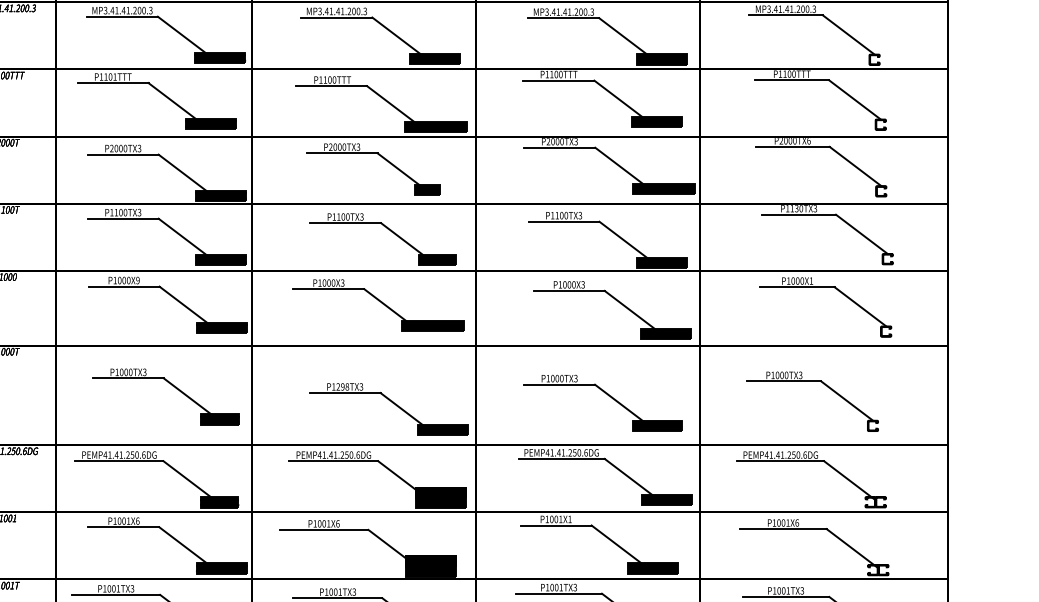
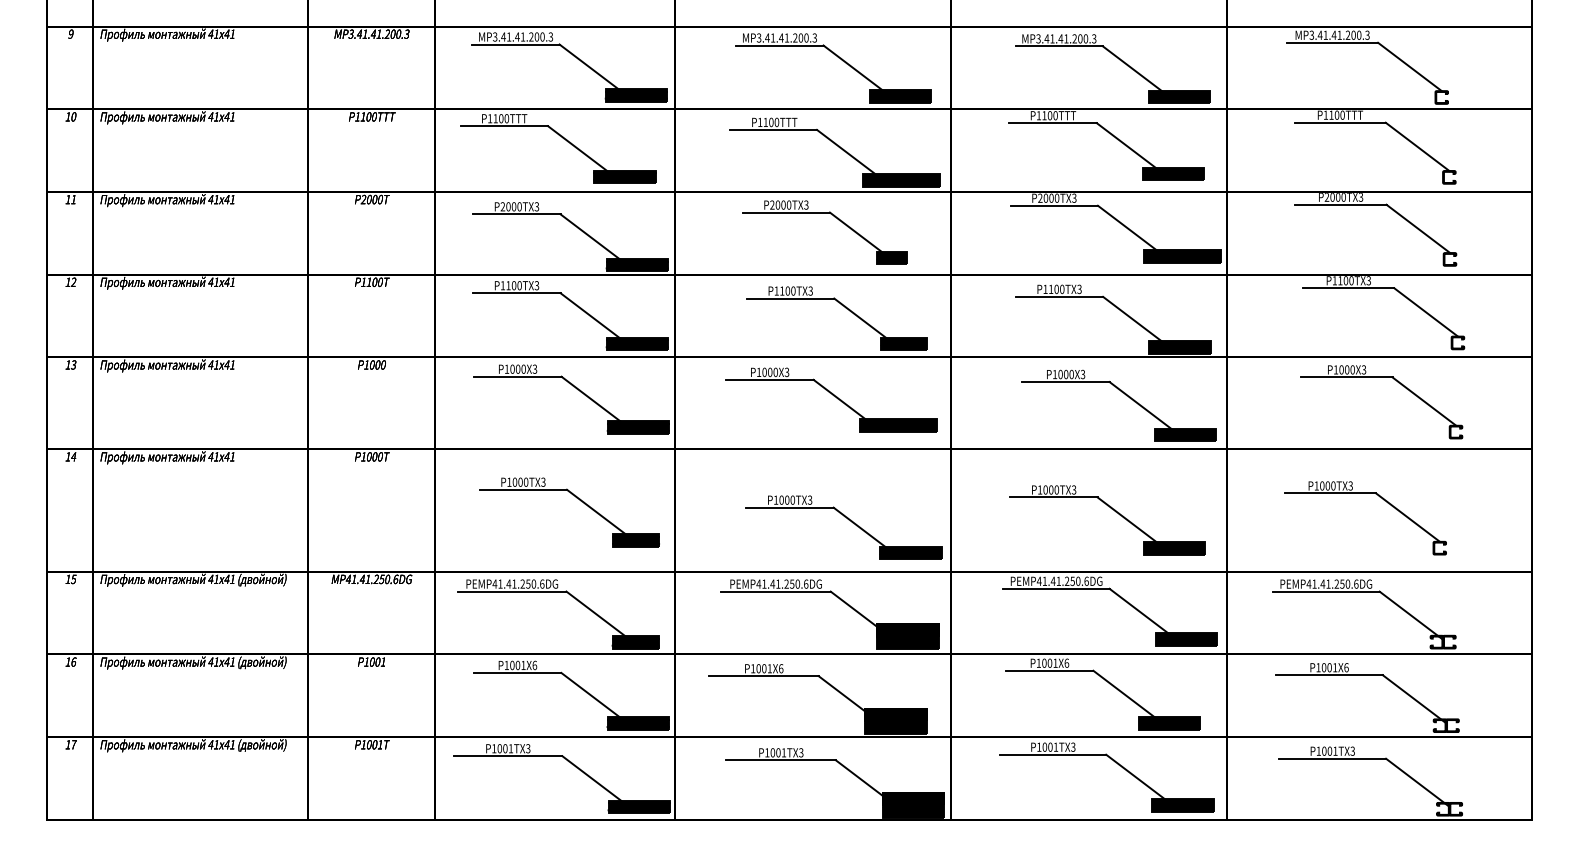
text: (114, 76) -> (506, 118), P1101TTT -> P1100TTT
text: (808, 141) -> (1360, 197), P2000TX6 -> P2000TX3
text: (796, 208) -> (1345, 280), P1130TX3 -> P1100TX3
text: (137, 280) -> (534, 369), P1000X9 -> P1000X3
text: (811, 280) -> (1363, 369), P1000X1 -> P1000X3
text: (343, 386) -> (787, 499), P1298TX3 -> P1000TX3
text: (569, 518) -> (1066, 662), P1001X1 -> P1001X6

